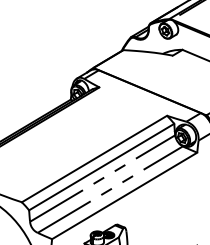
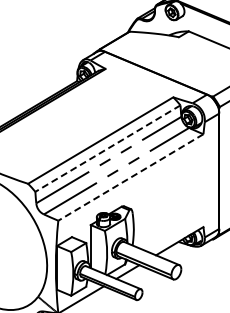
line: (101, 166) -> (107, 148), solid -> dashed
line: (124, 195) -> (130, 177), solid -> dashed

